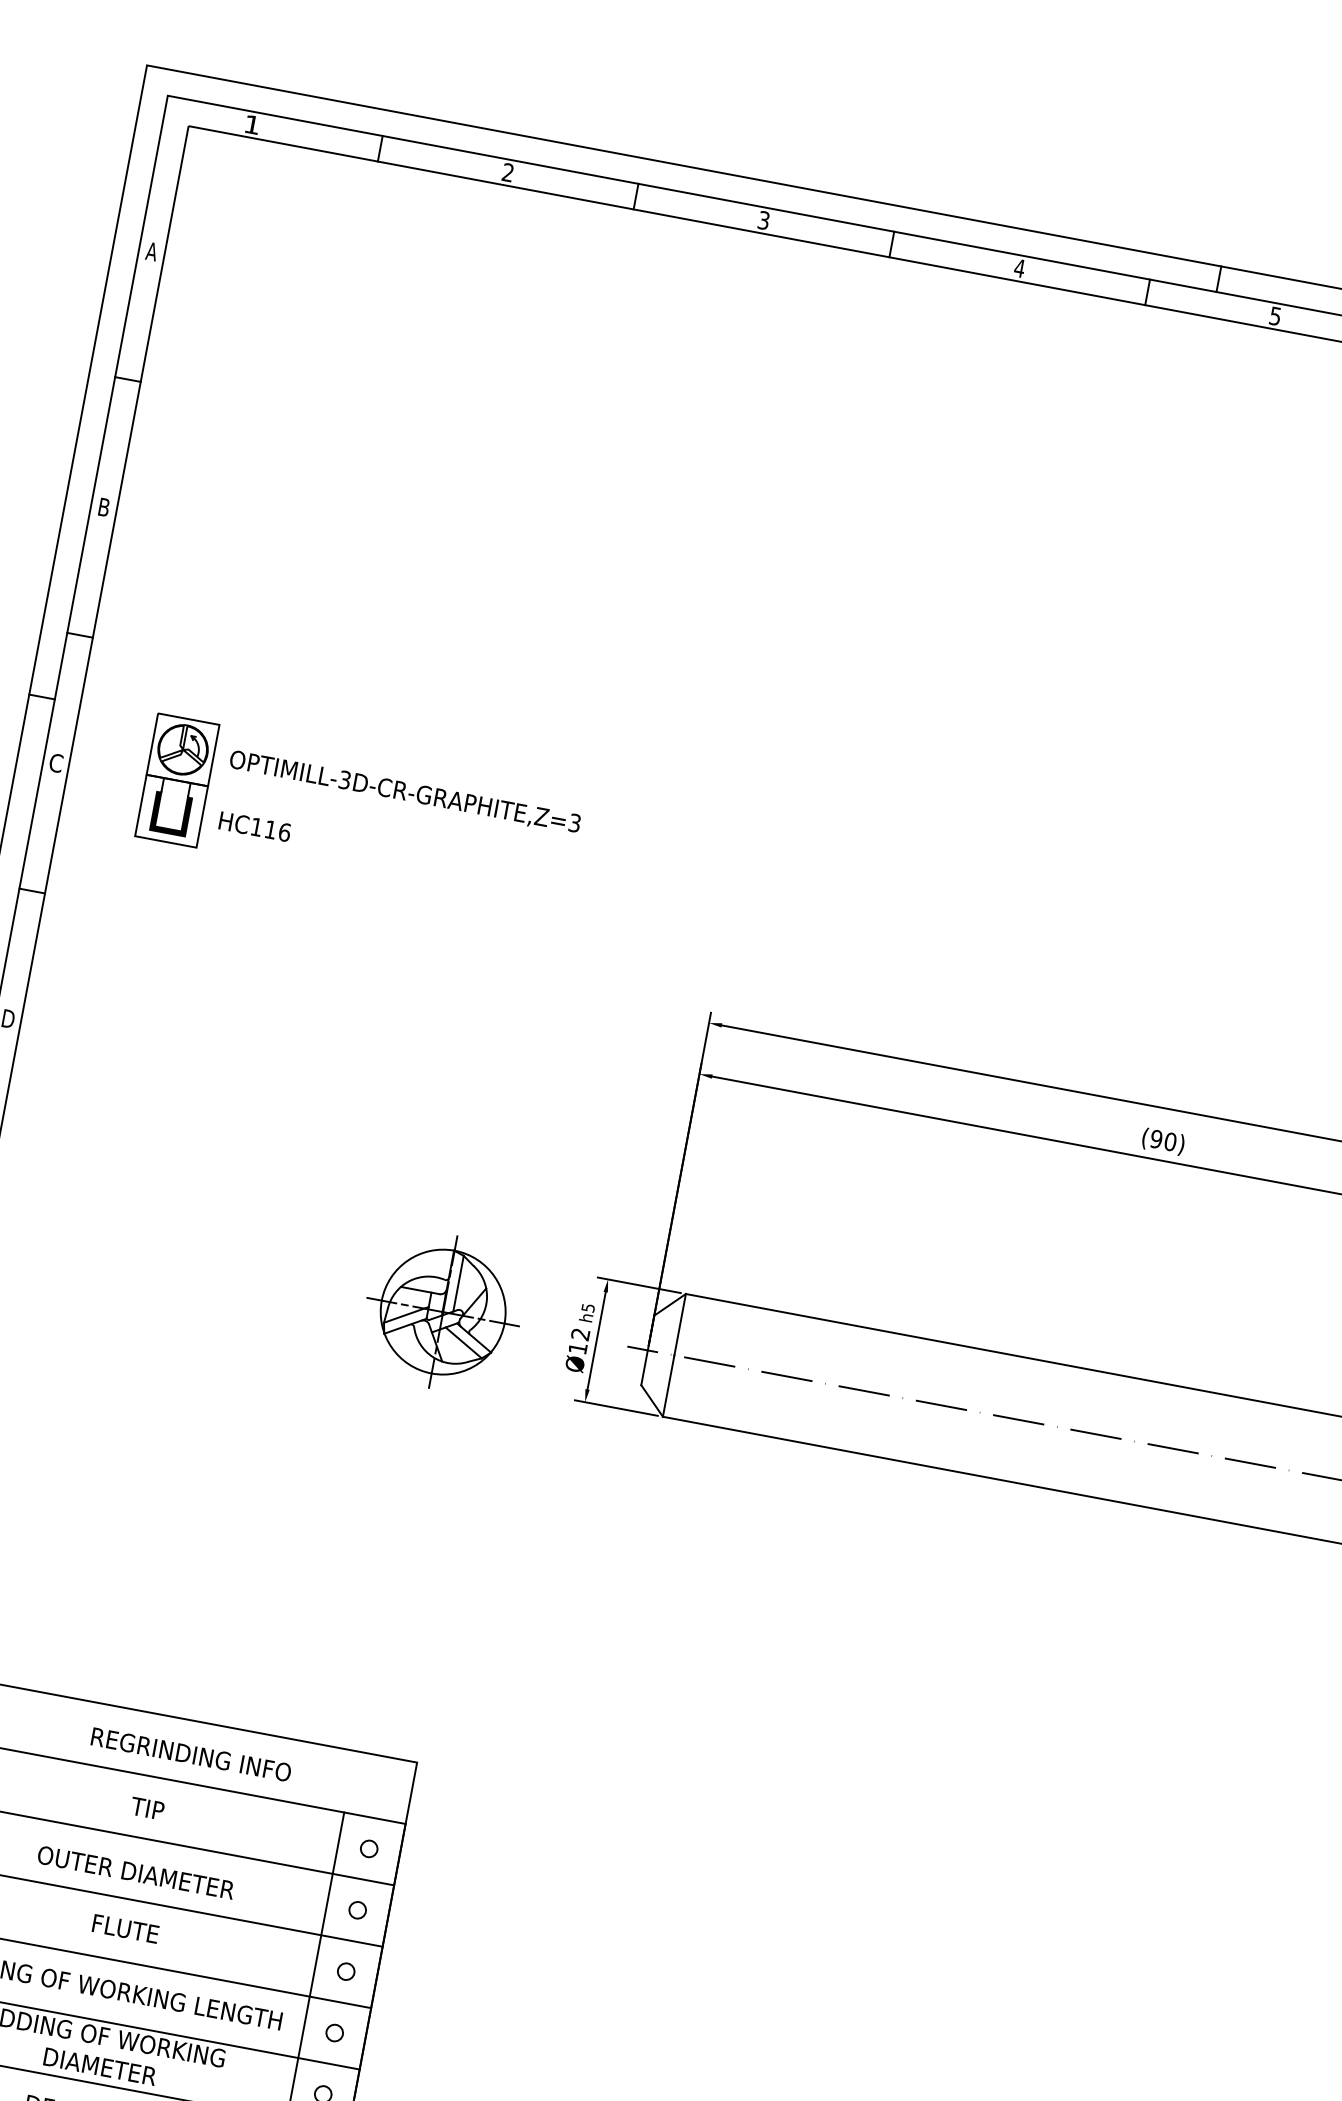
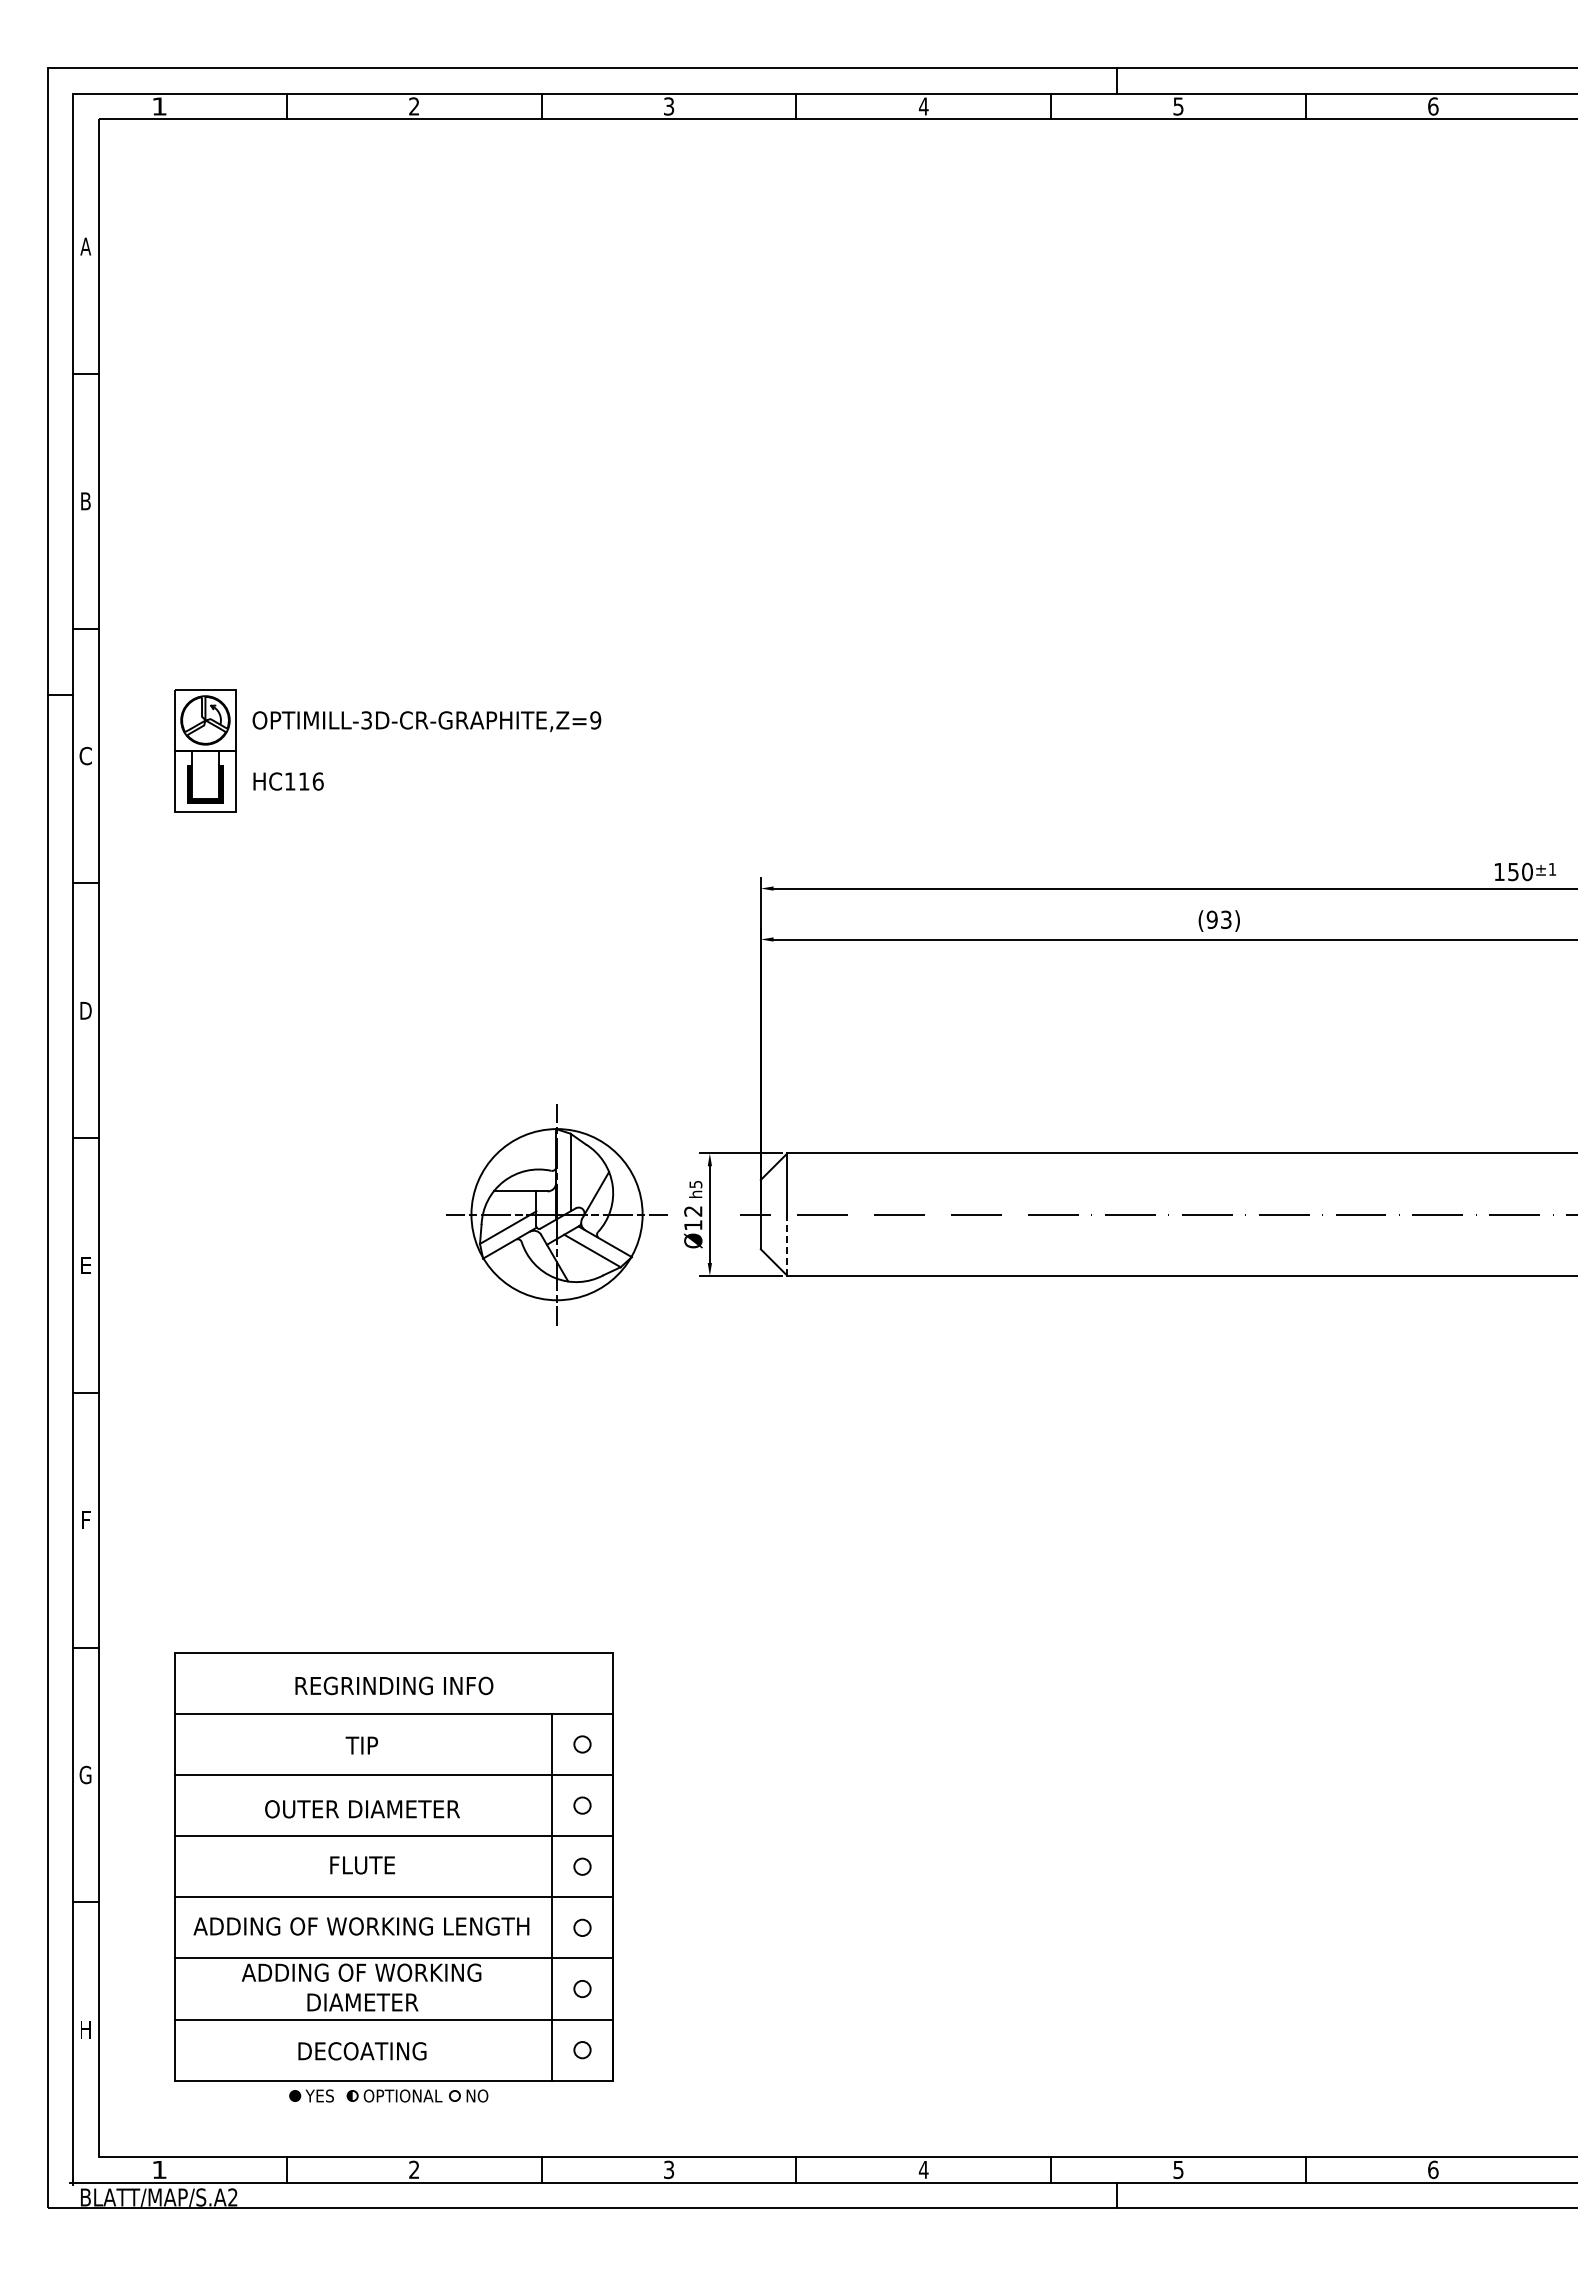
text: (574, 823) -> (595, 720), OPTIMILL-3D-CR-GRAPHITE,Z=3 -> OPTIMILL-3D-CR-GRAPHITE,Z=9
text: (1169, 1141) -> (1225, 919), (90) -> (93)
part: (442, 1311) -> (556, 1214), size x1.4
line: (668, 1386) -> (787, 1245), solid -> dashed

